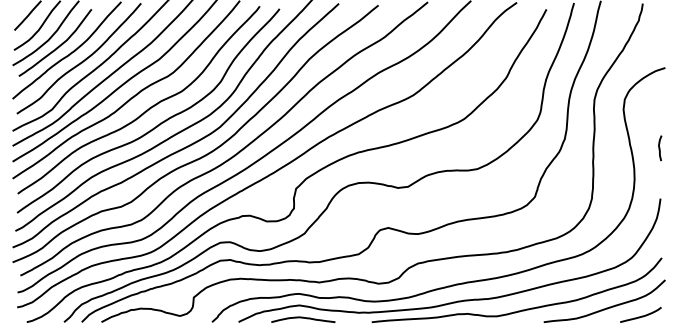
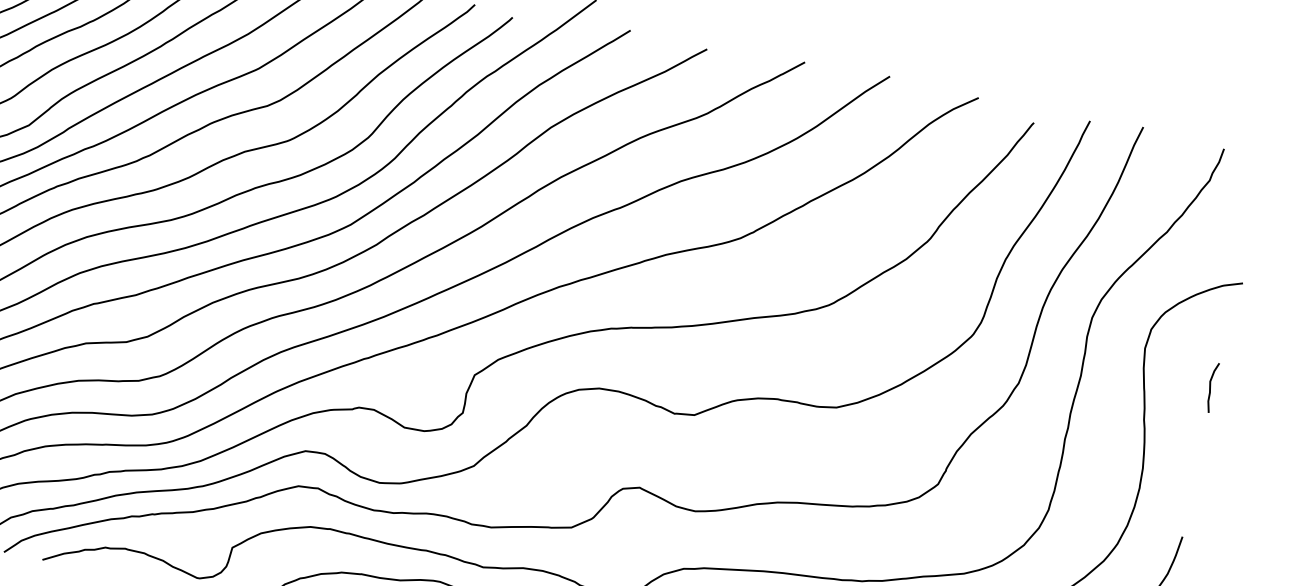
curve: (660, 148) -> (1212, 387), moved

